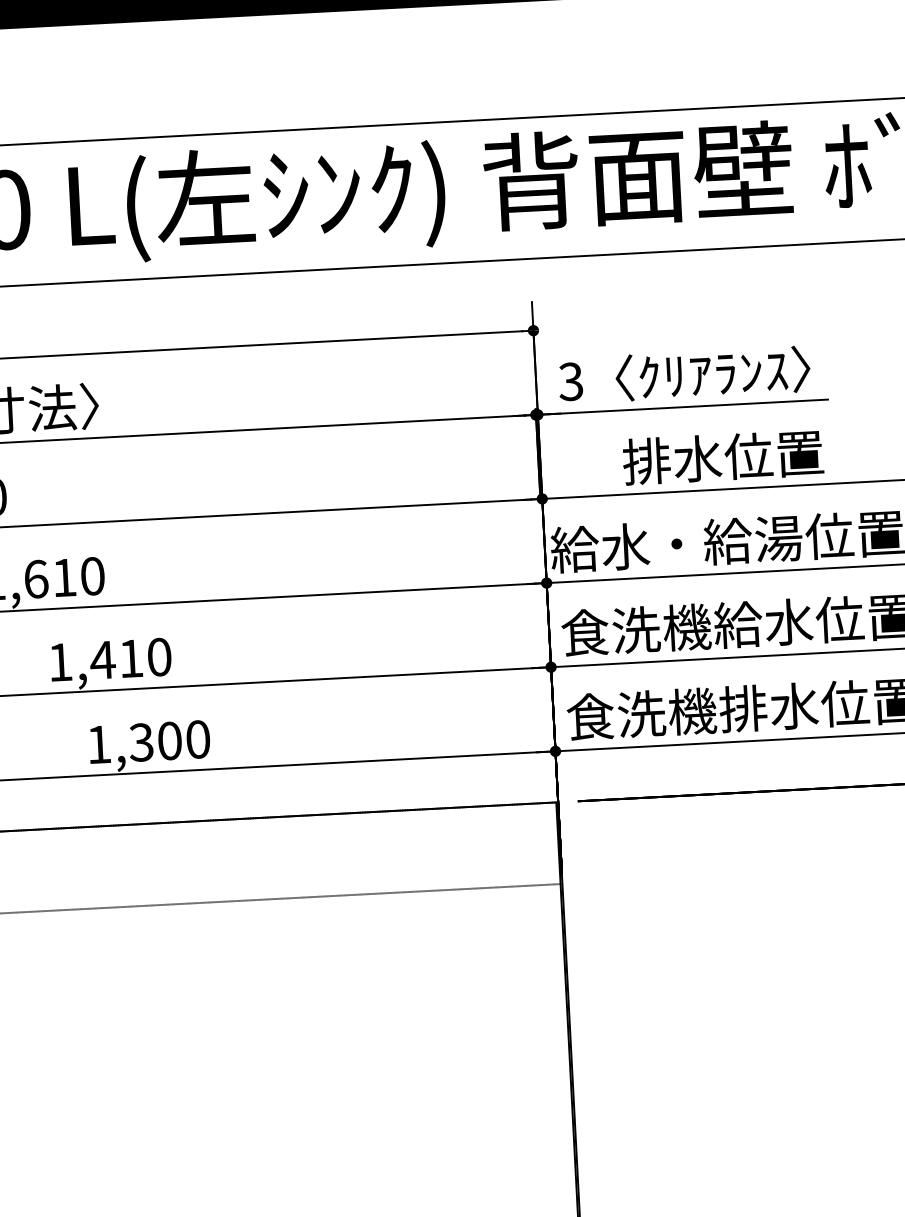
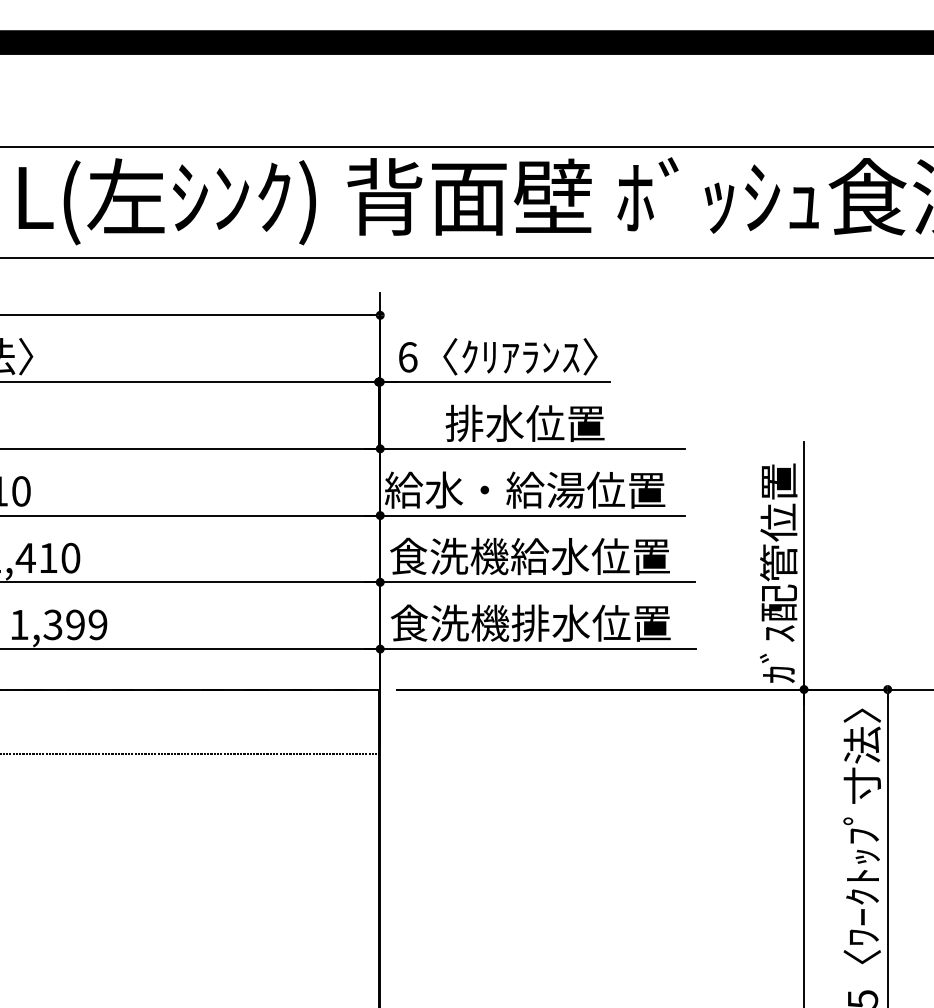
text: (570, 382) -> (407, 357), 3 -> 6
text: (183, 739) -> (86, 624), 1,300 -> 1,399

